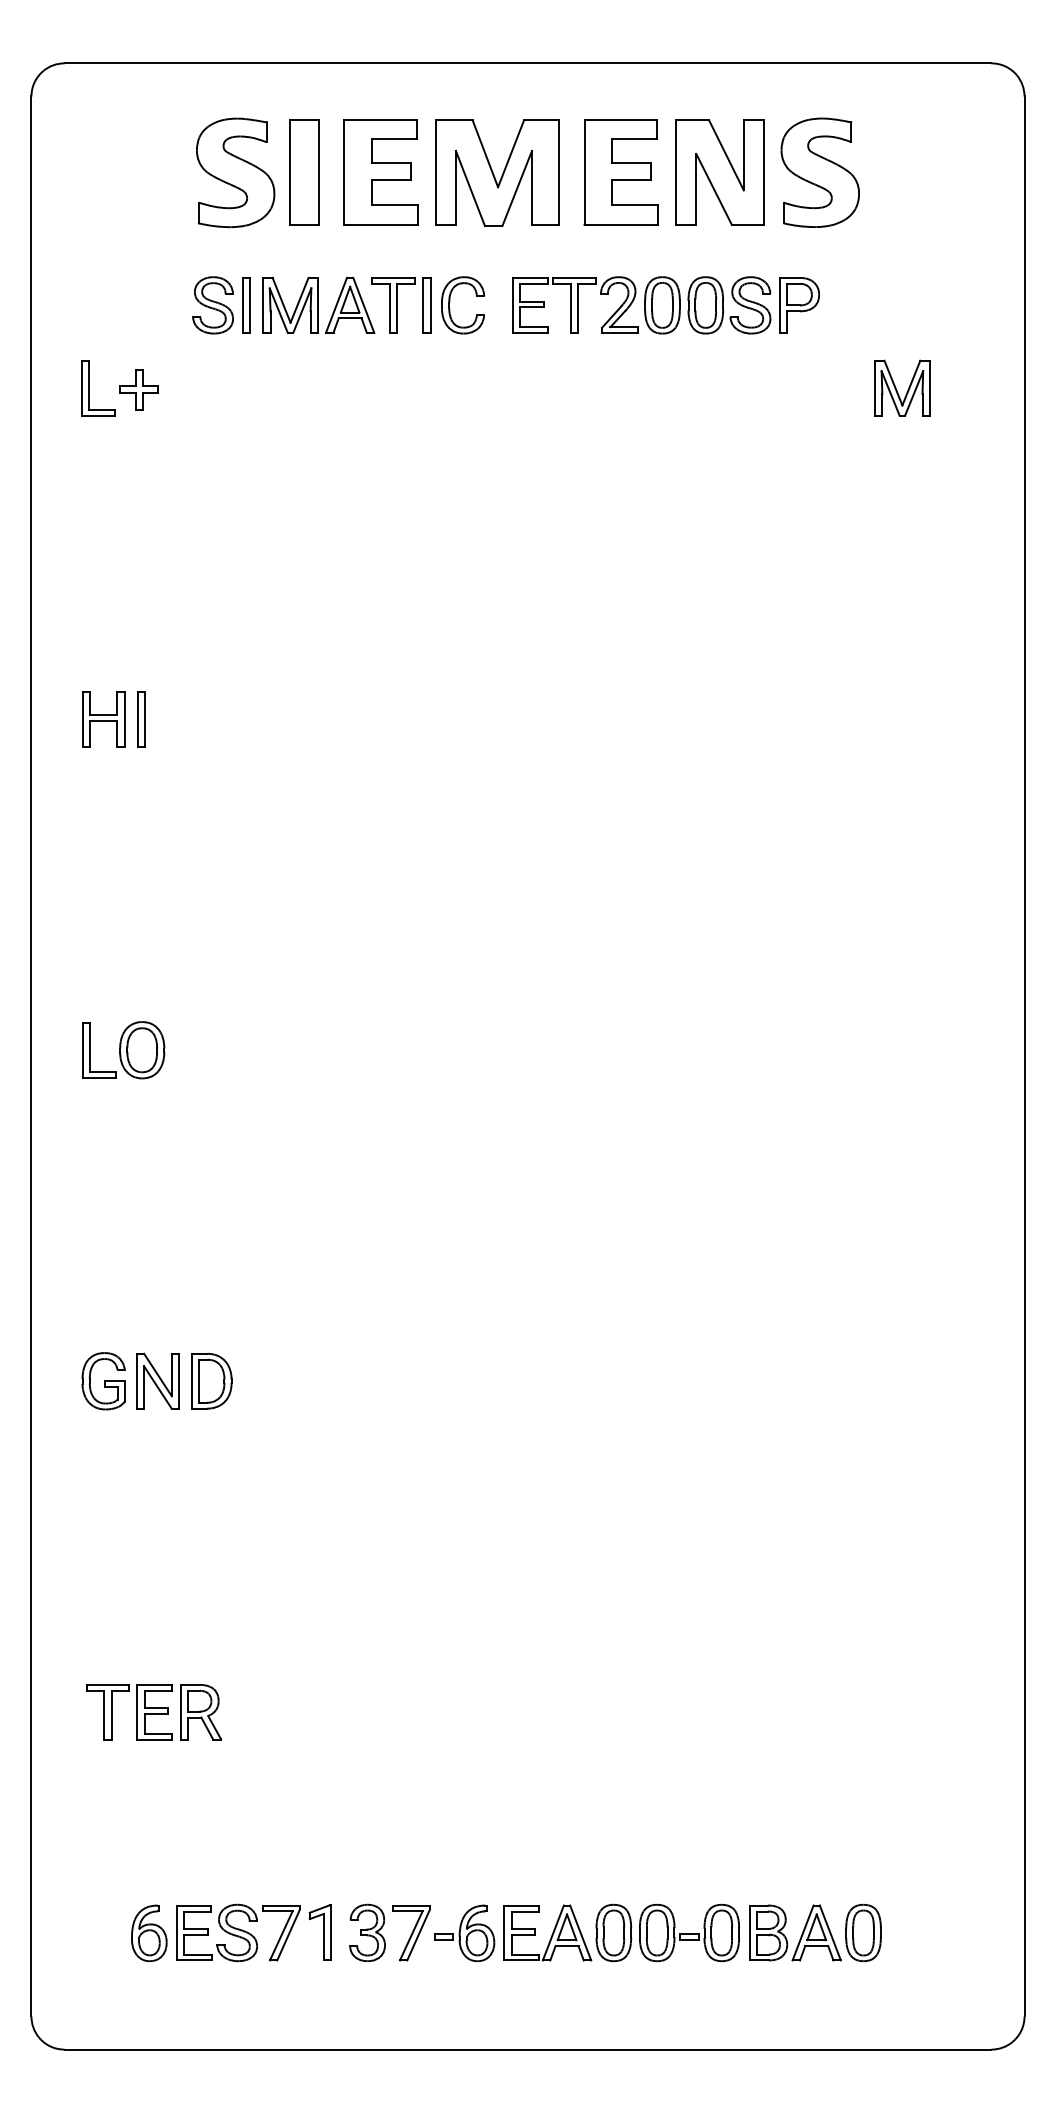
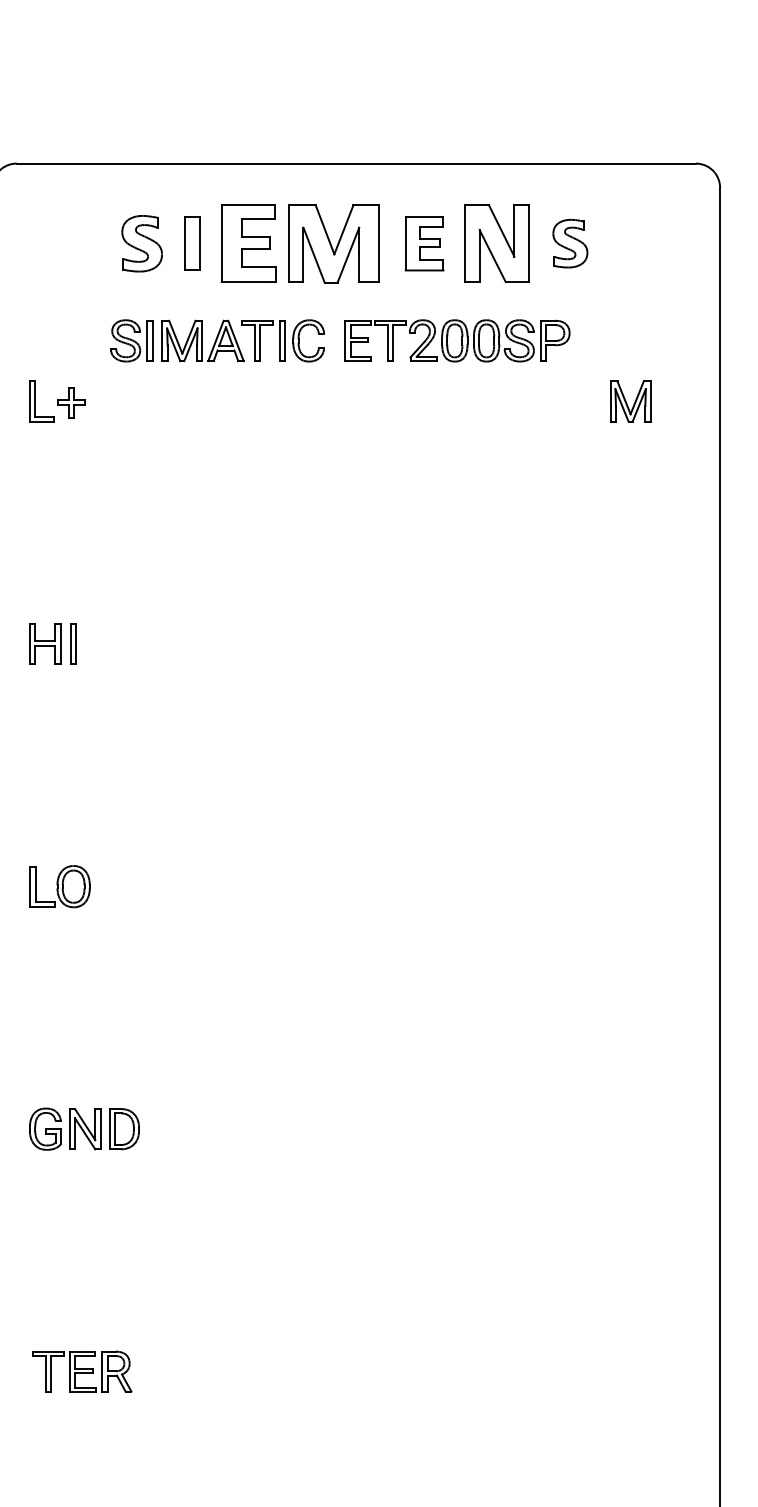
part: (235, 172) -> (141, 243), size x0.7
part: (304, 172) -> (192, 243), size x0.7
part: (620, 172) -> (424, 243), size x0.7
part: (819, 172) -> (569, 243), size x0.6

